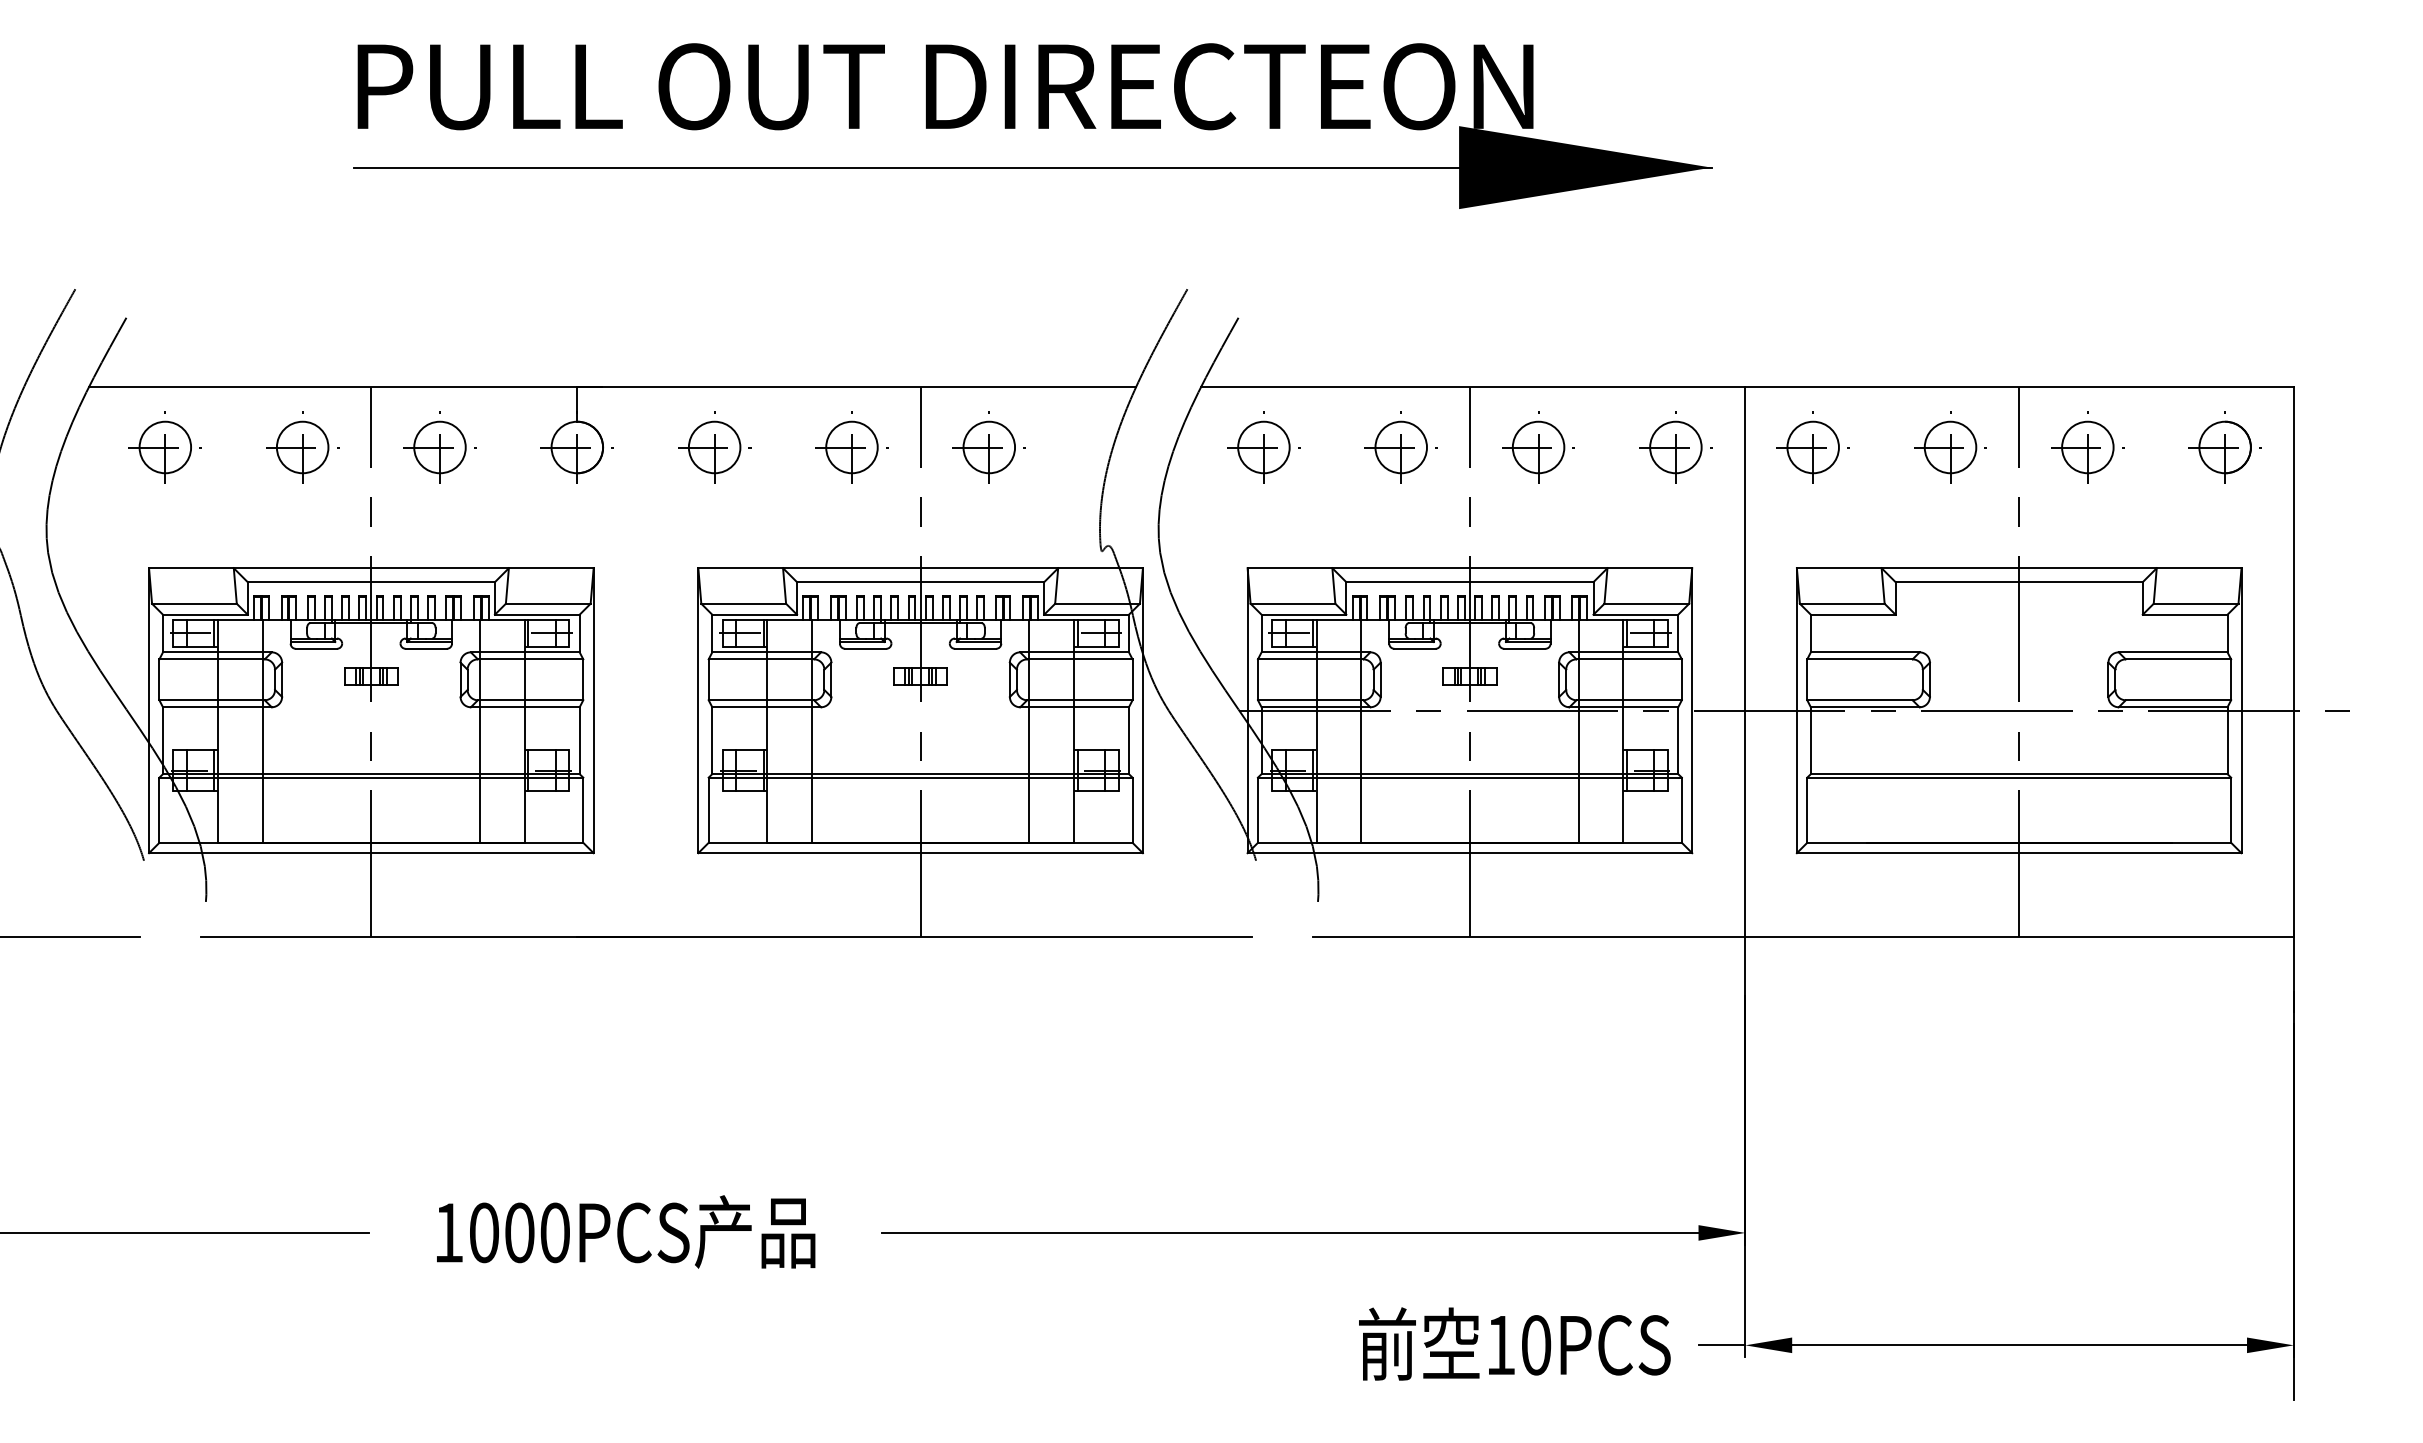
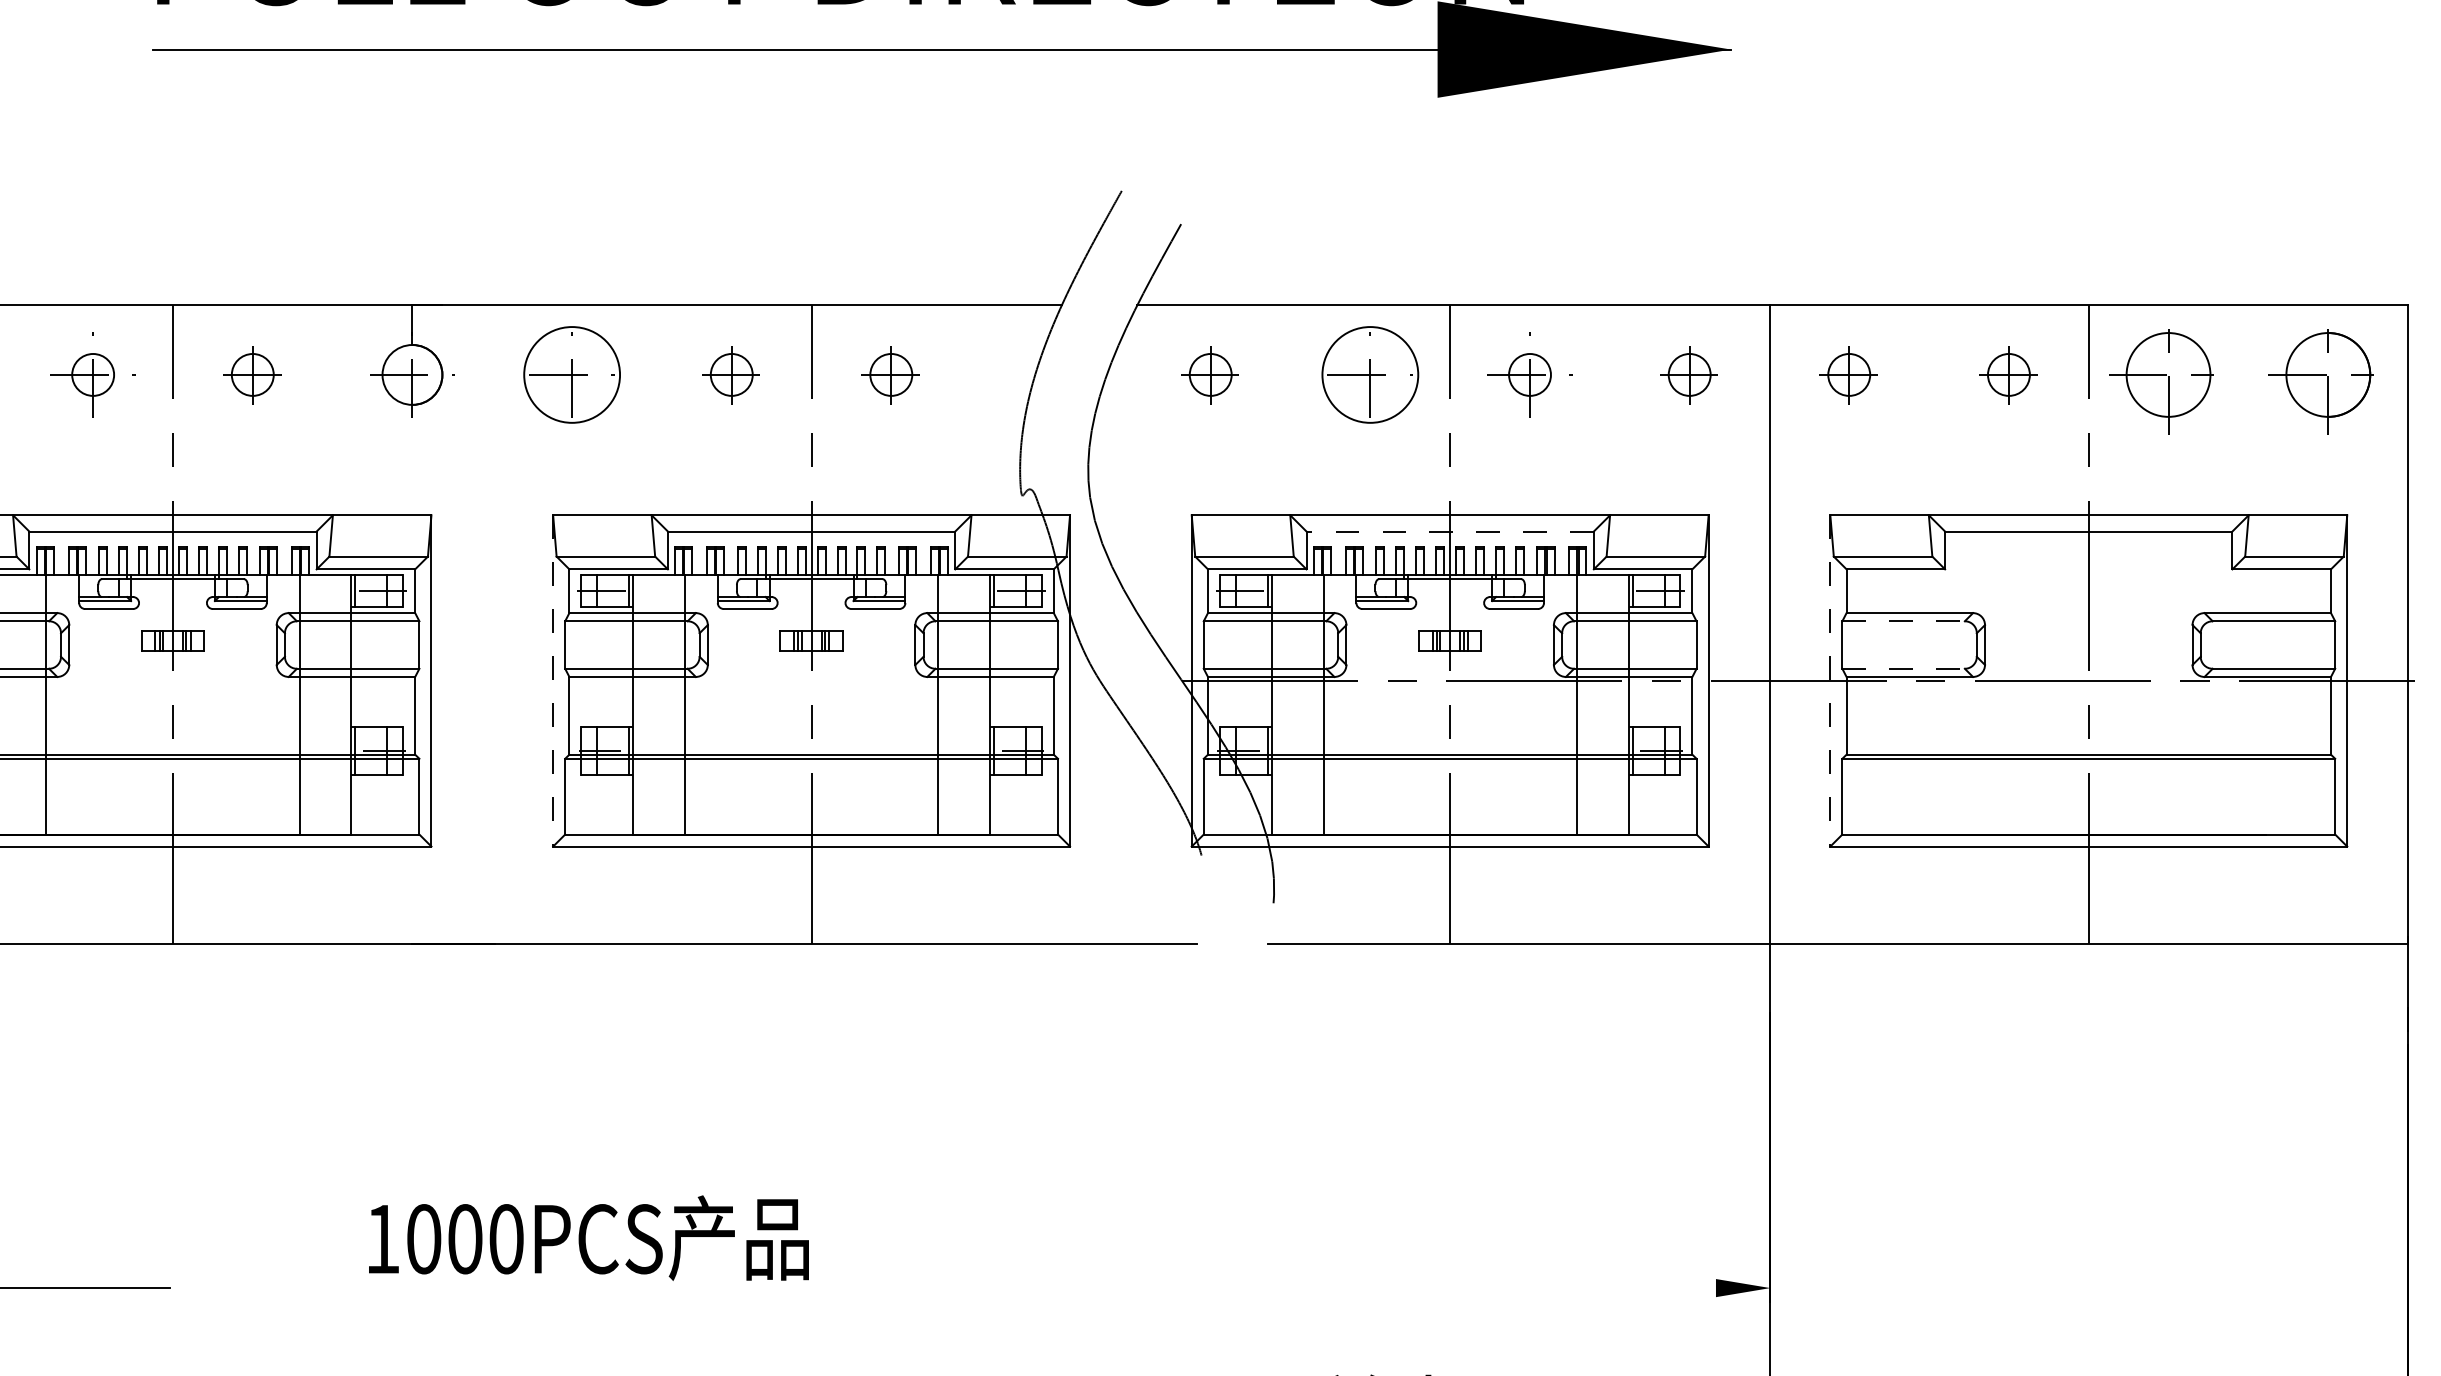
circle: (302, 447) -> (92, 374), size x0.7
part: (439, 447) -> (252, 374), size x0.7
circle: (714, 447) -> (571, 374), size x1.6
part: (851, 447) -> (731, 374), size x0.7
part: (988, 447) -> (890, 374), size x0.7
part: (1263, 447) -> (1210, 374), size x0.7
circle: (1401, 447) -> (1370, 374), size x1.6
circle: (1538, 447) -> (1529, 374), size x0.7
part: (1675, 447) -> (1689, 374), size x0.7
part: (1812, 447) -> (1848, 374), size x0.7
part: (1950, 447) -> (2008, 374), size x0.7
part: (2087, 447) -> (2168, 374), size x1.4
part: (2224, 447) -> (2327, 374), size x1.4
line: (1469, 582) -> (1449, 531), solid -> dashed
line: (1859, 659) -> (1903, 621), solid -> dashed
line: (1859, 700) -> (1903, 669), solid -> dashed
line: (698, 711) -> (553, 681), solid -> dashed
line: (1796, 711) -> (1829, 681), solid -> dashed
text: (626, 1231) -> (589, 1237), moved
line: (1290, 1232) -> (1241, 1287), removed

